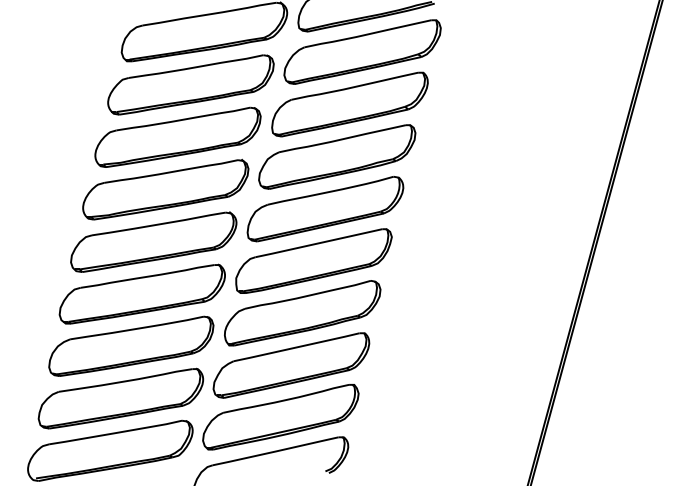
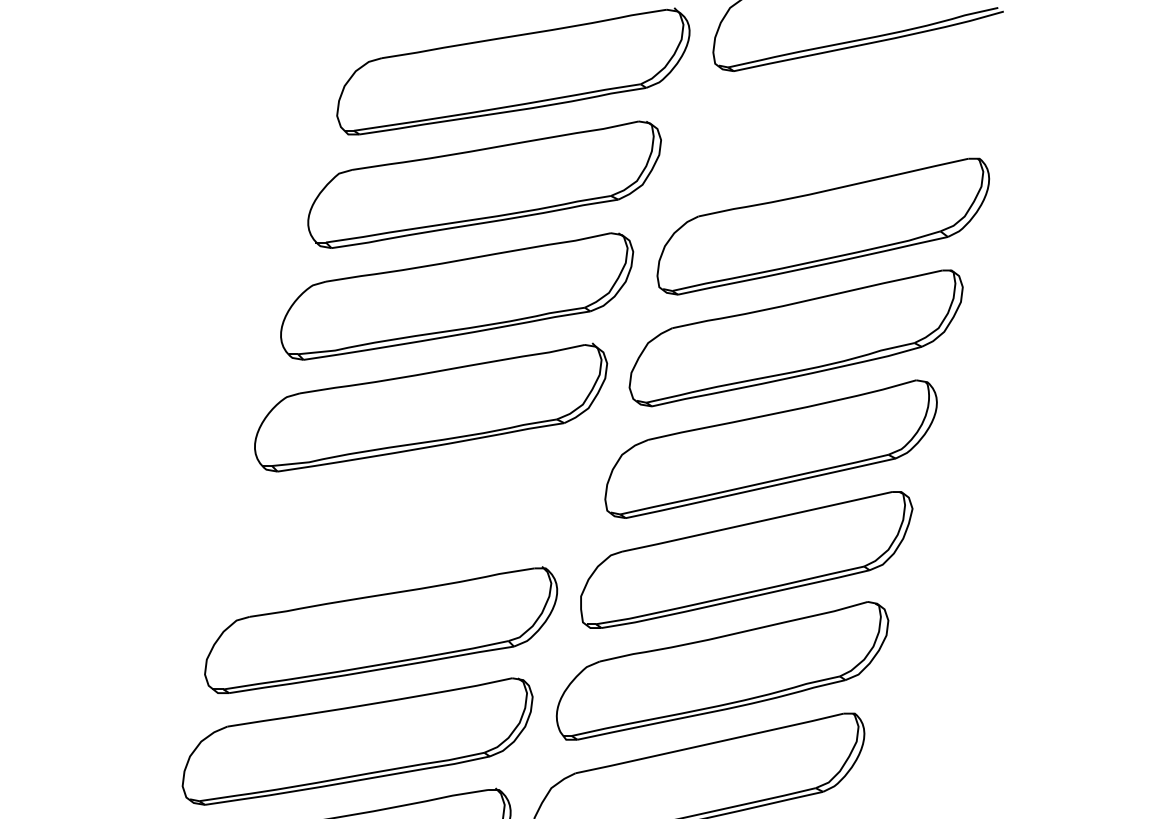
part: (362, 51) -> (849, 113), removed
part: (153, 241) -> (404, 518), removed

